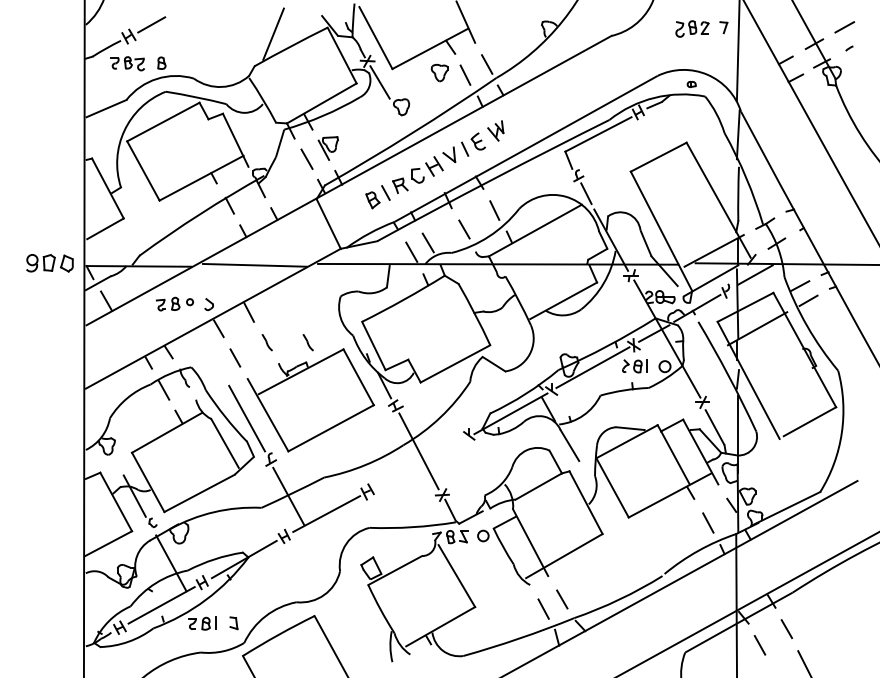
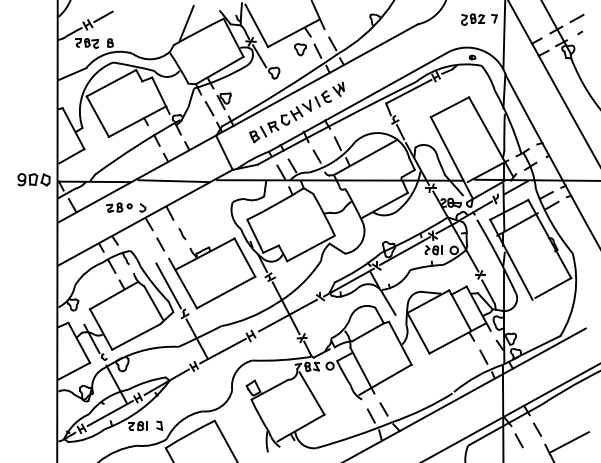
part: (308, 341) -> (210, 233), removed
line: (420, 461) -> (287, 315), added
line: (833, 647) -> (569, 442), added

